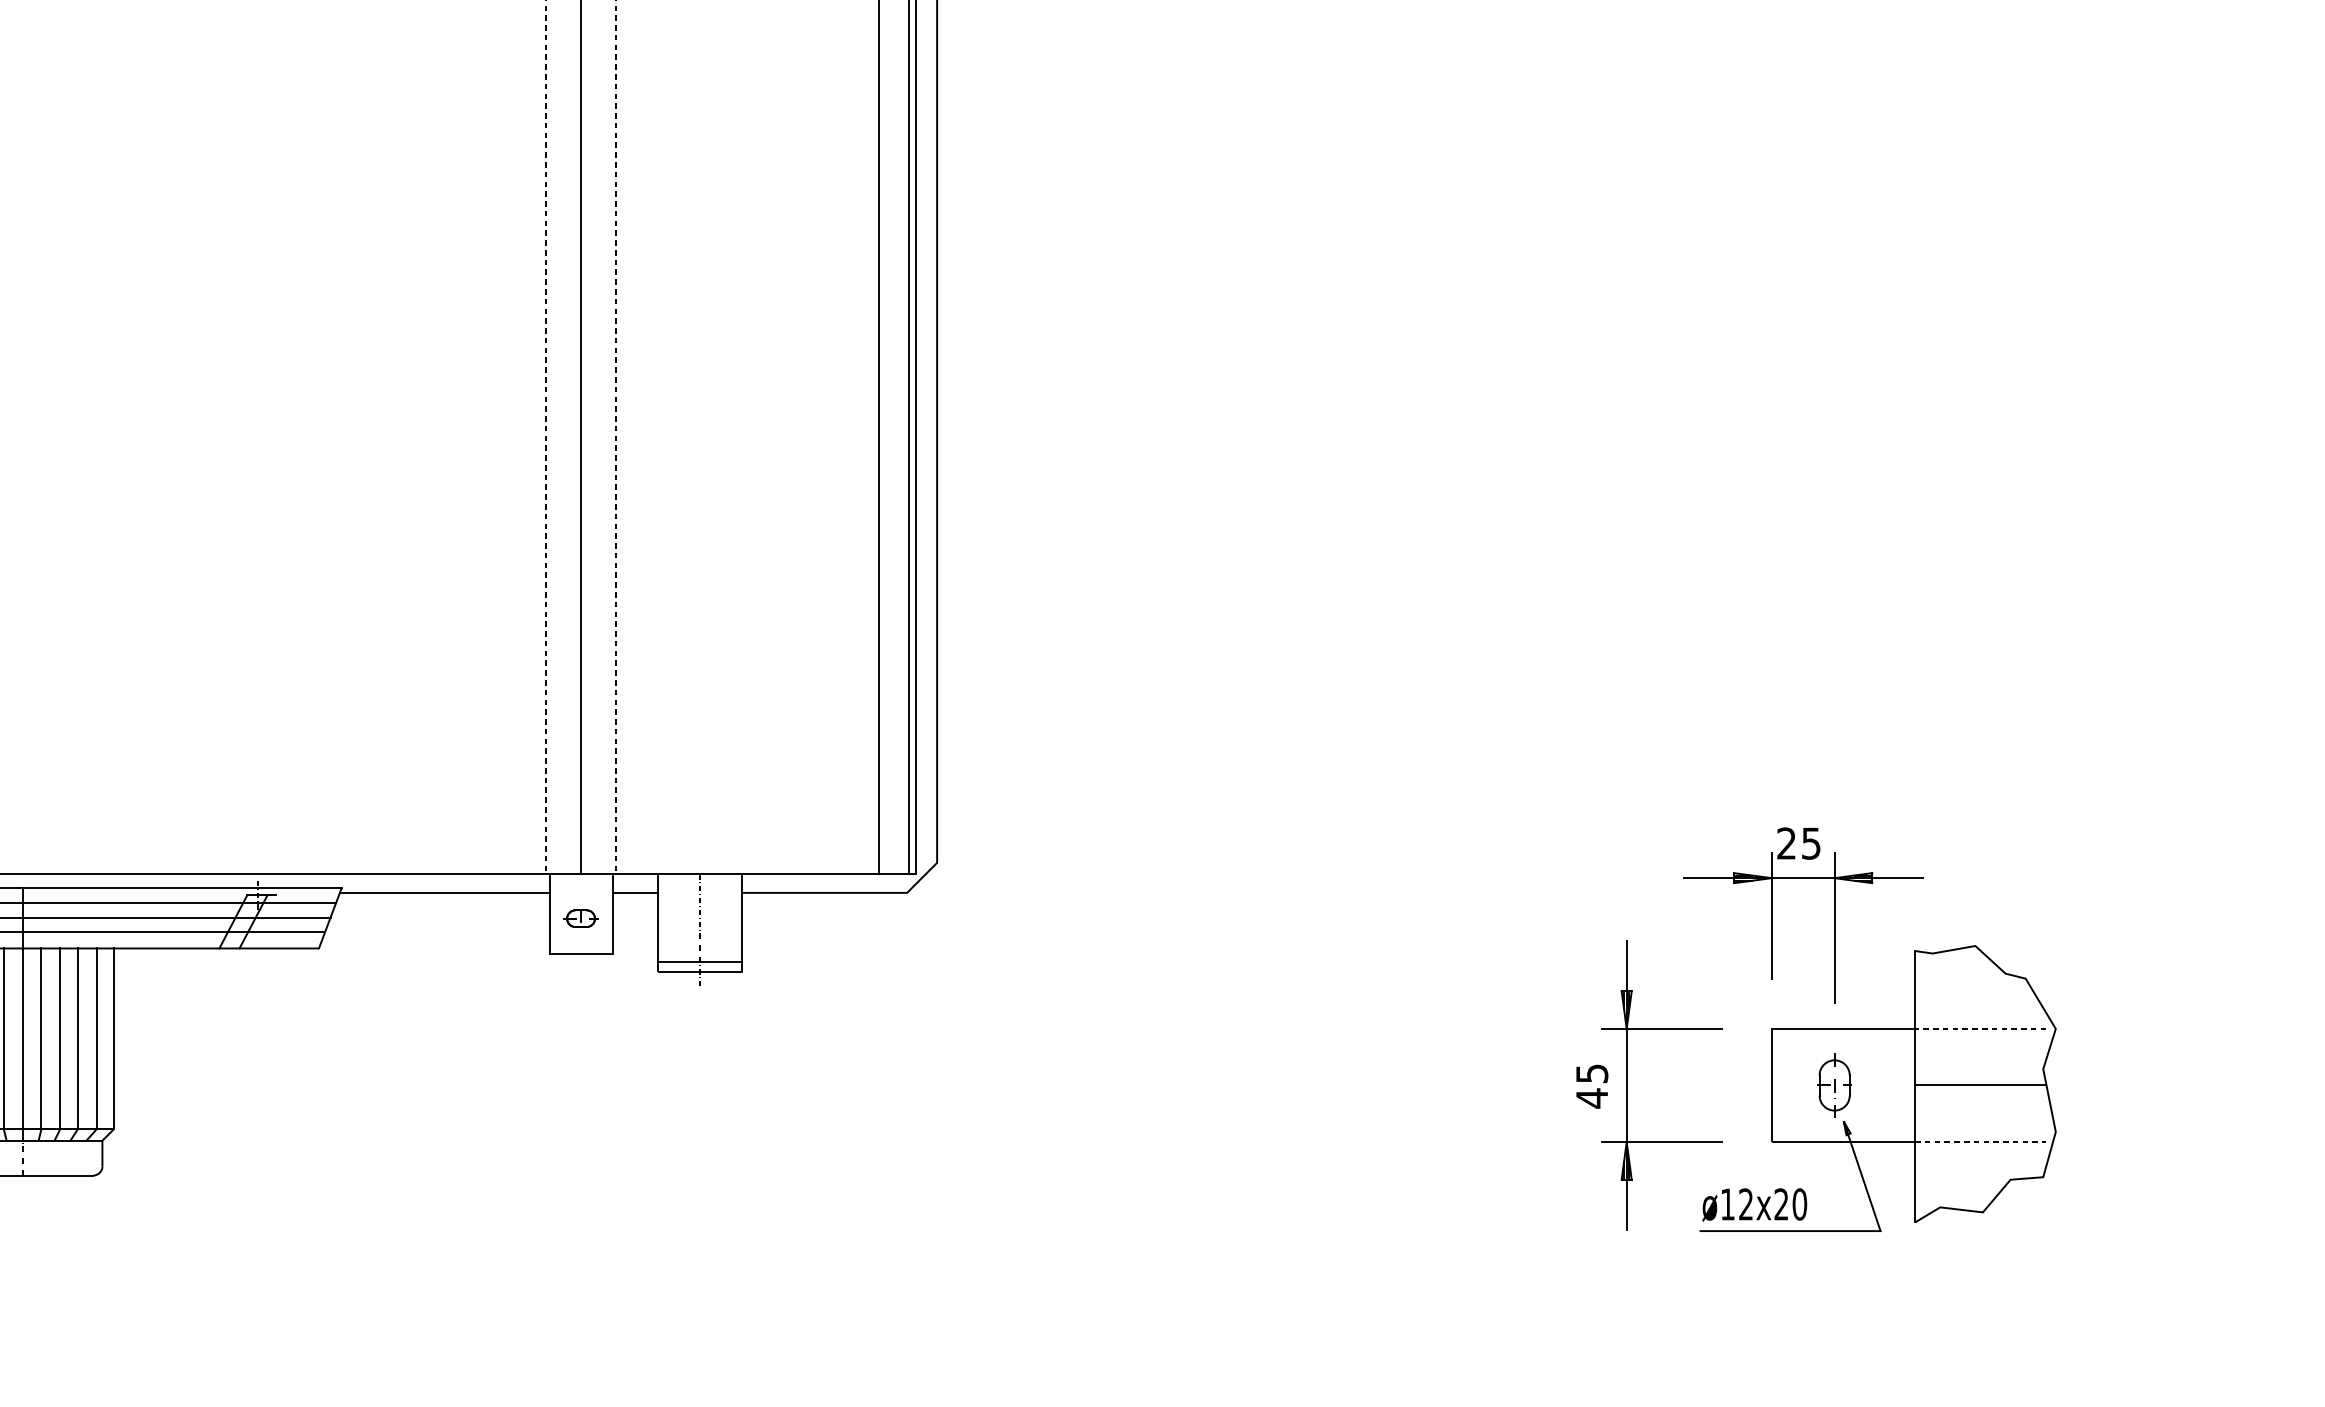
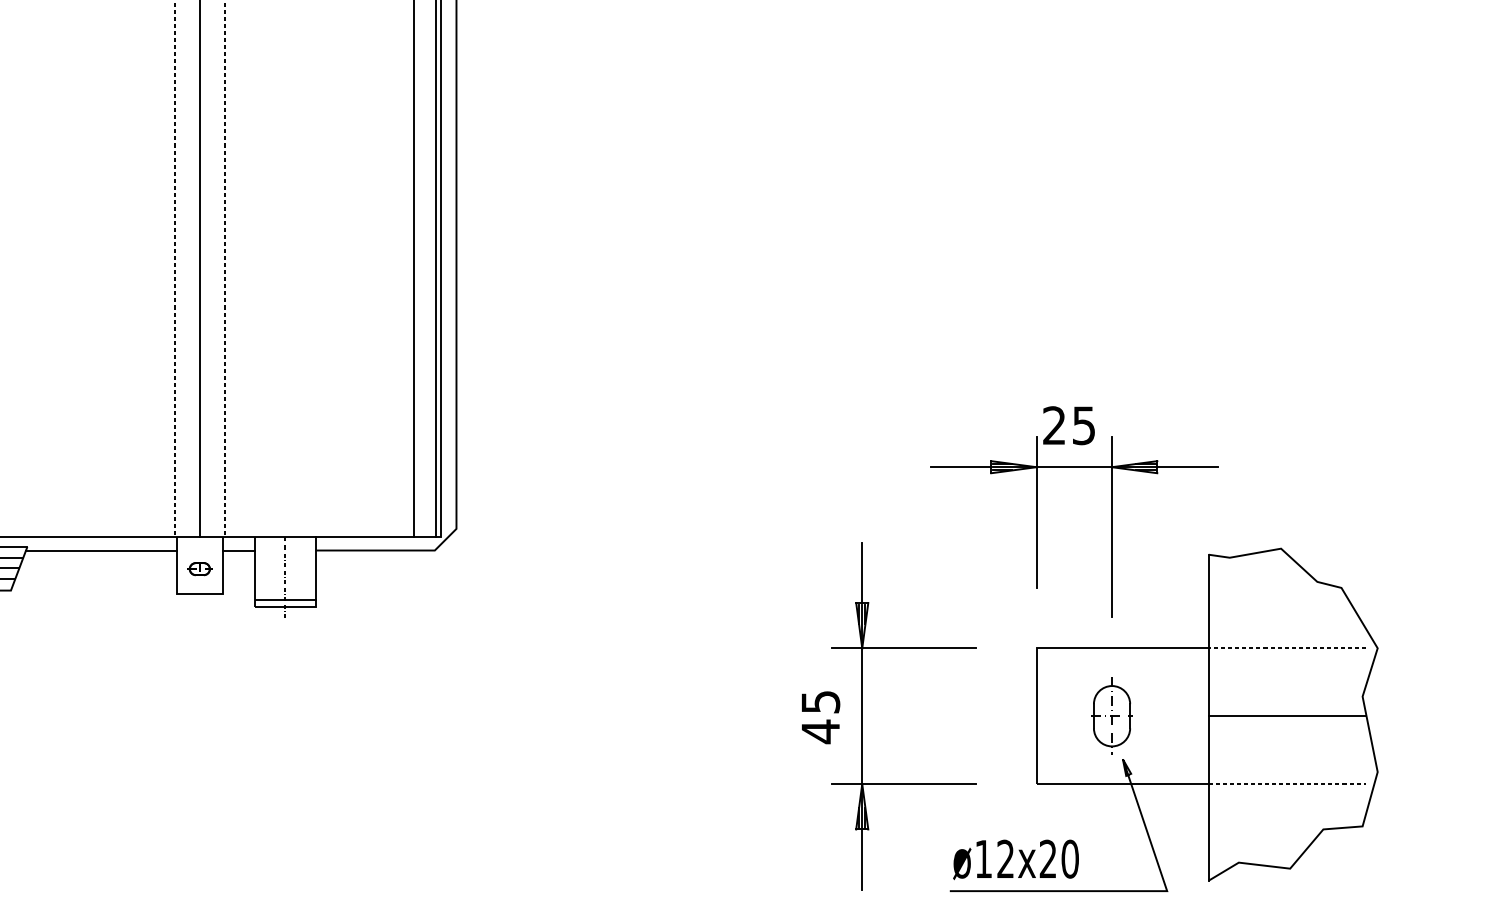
part: (1816, 1029) -> (1090, 648), size x1.67

